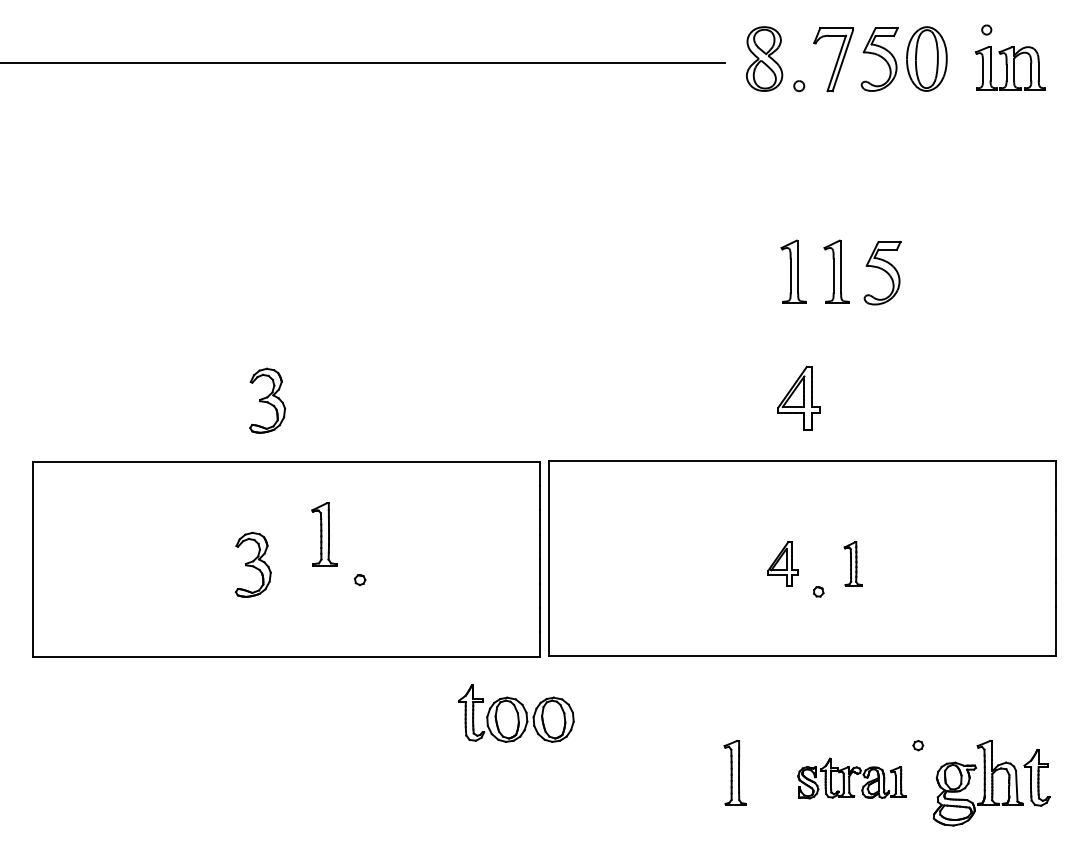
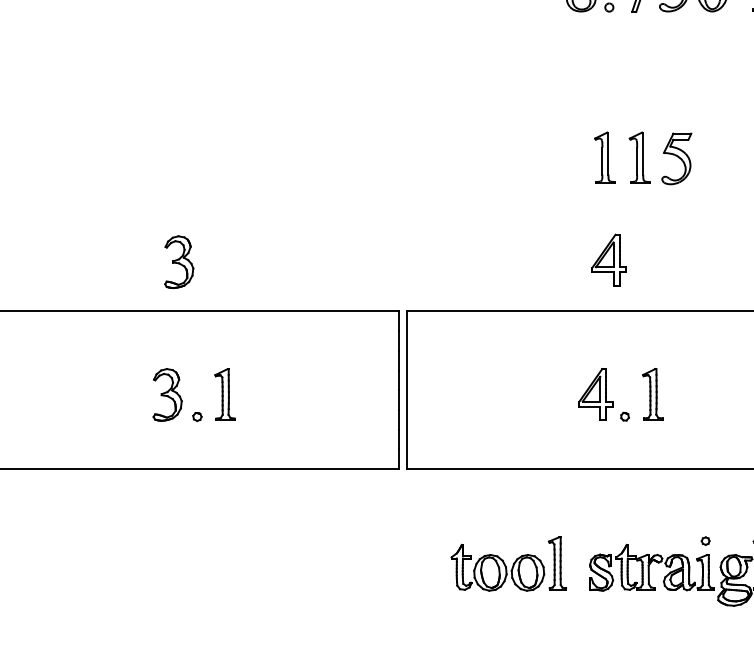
part: (324, 534) -> (225, 394), moved
part: (782, 563) -> (595, 393), size x1.43
part: (853, 563) -> (653, 393), size x1.43
part: (359, 580) -> (196, 417), moved
part: (516, 713) -> (497, 567), moved
part: (851, 778) -> (651, 567), size x1.43

